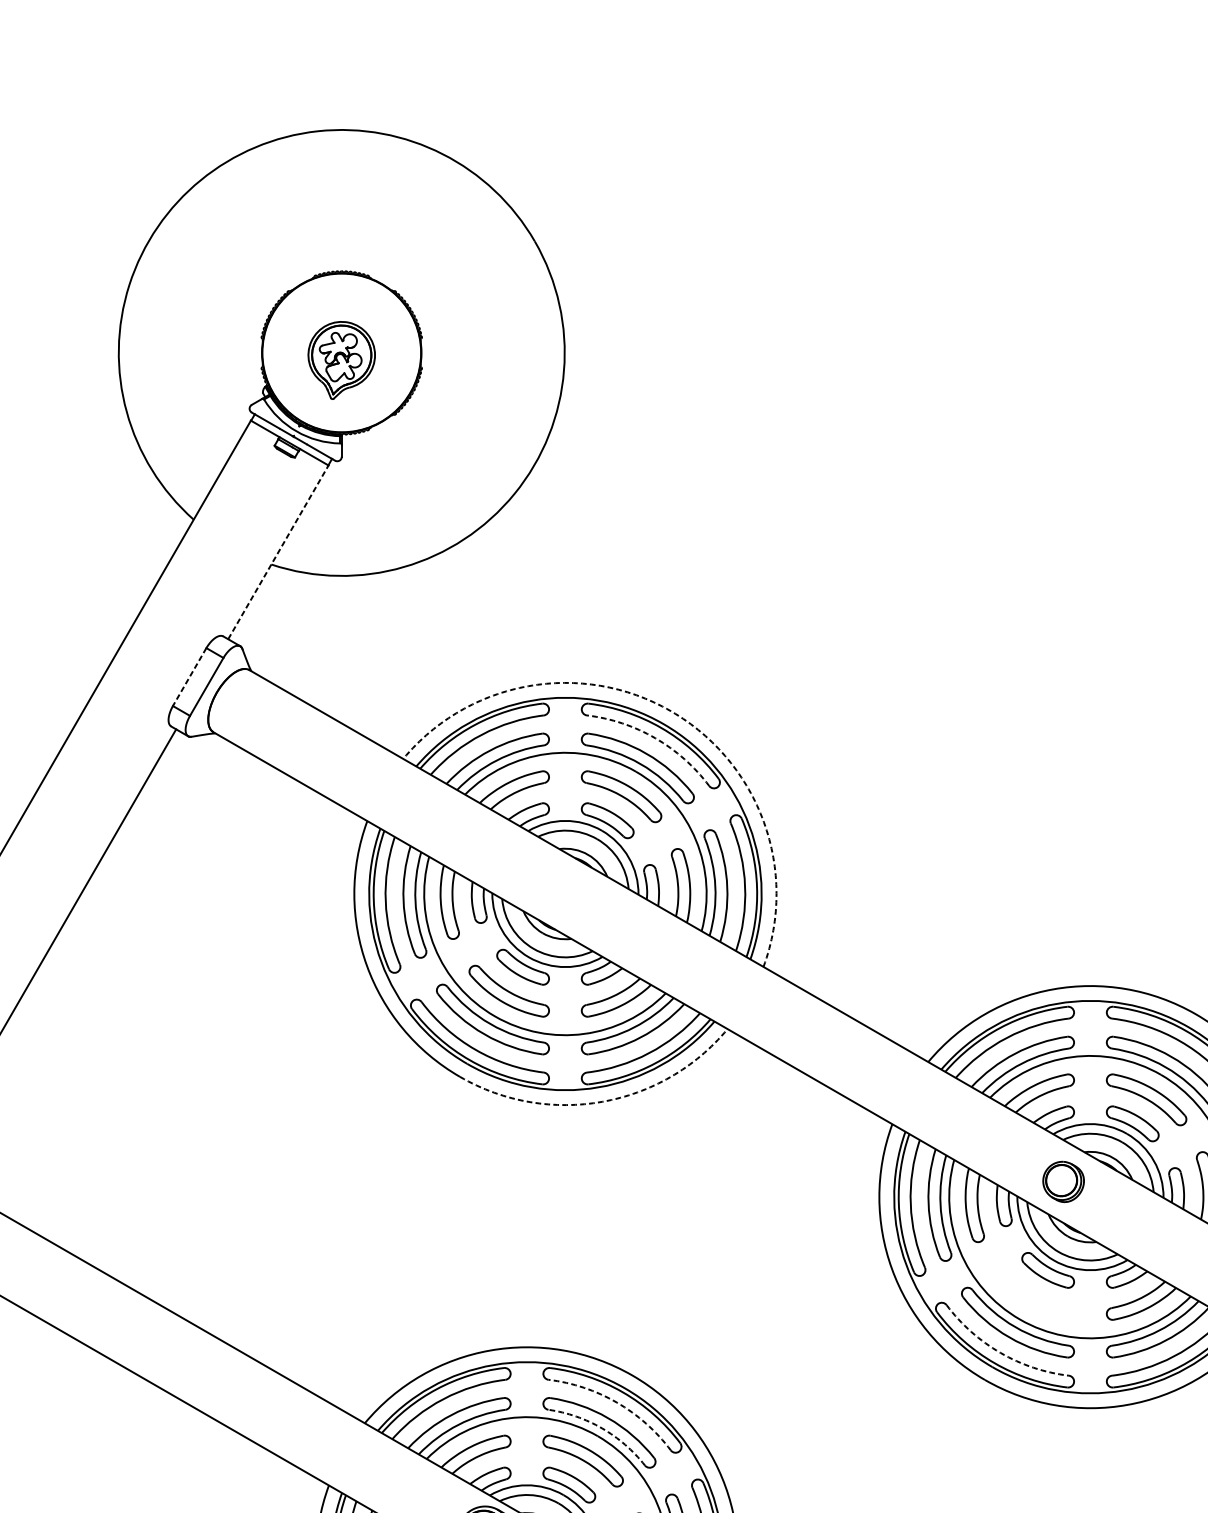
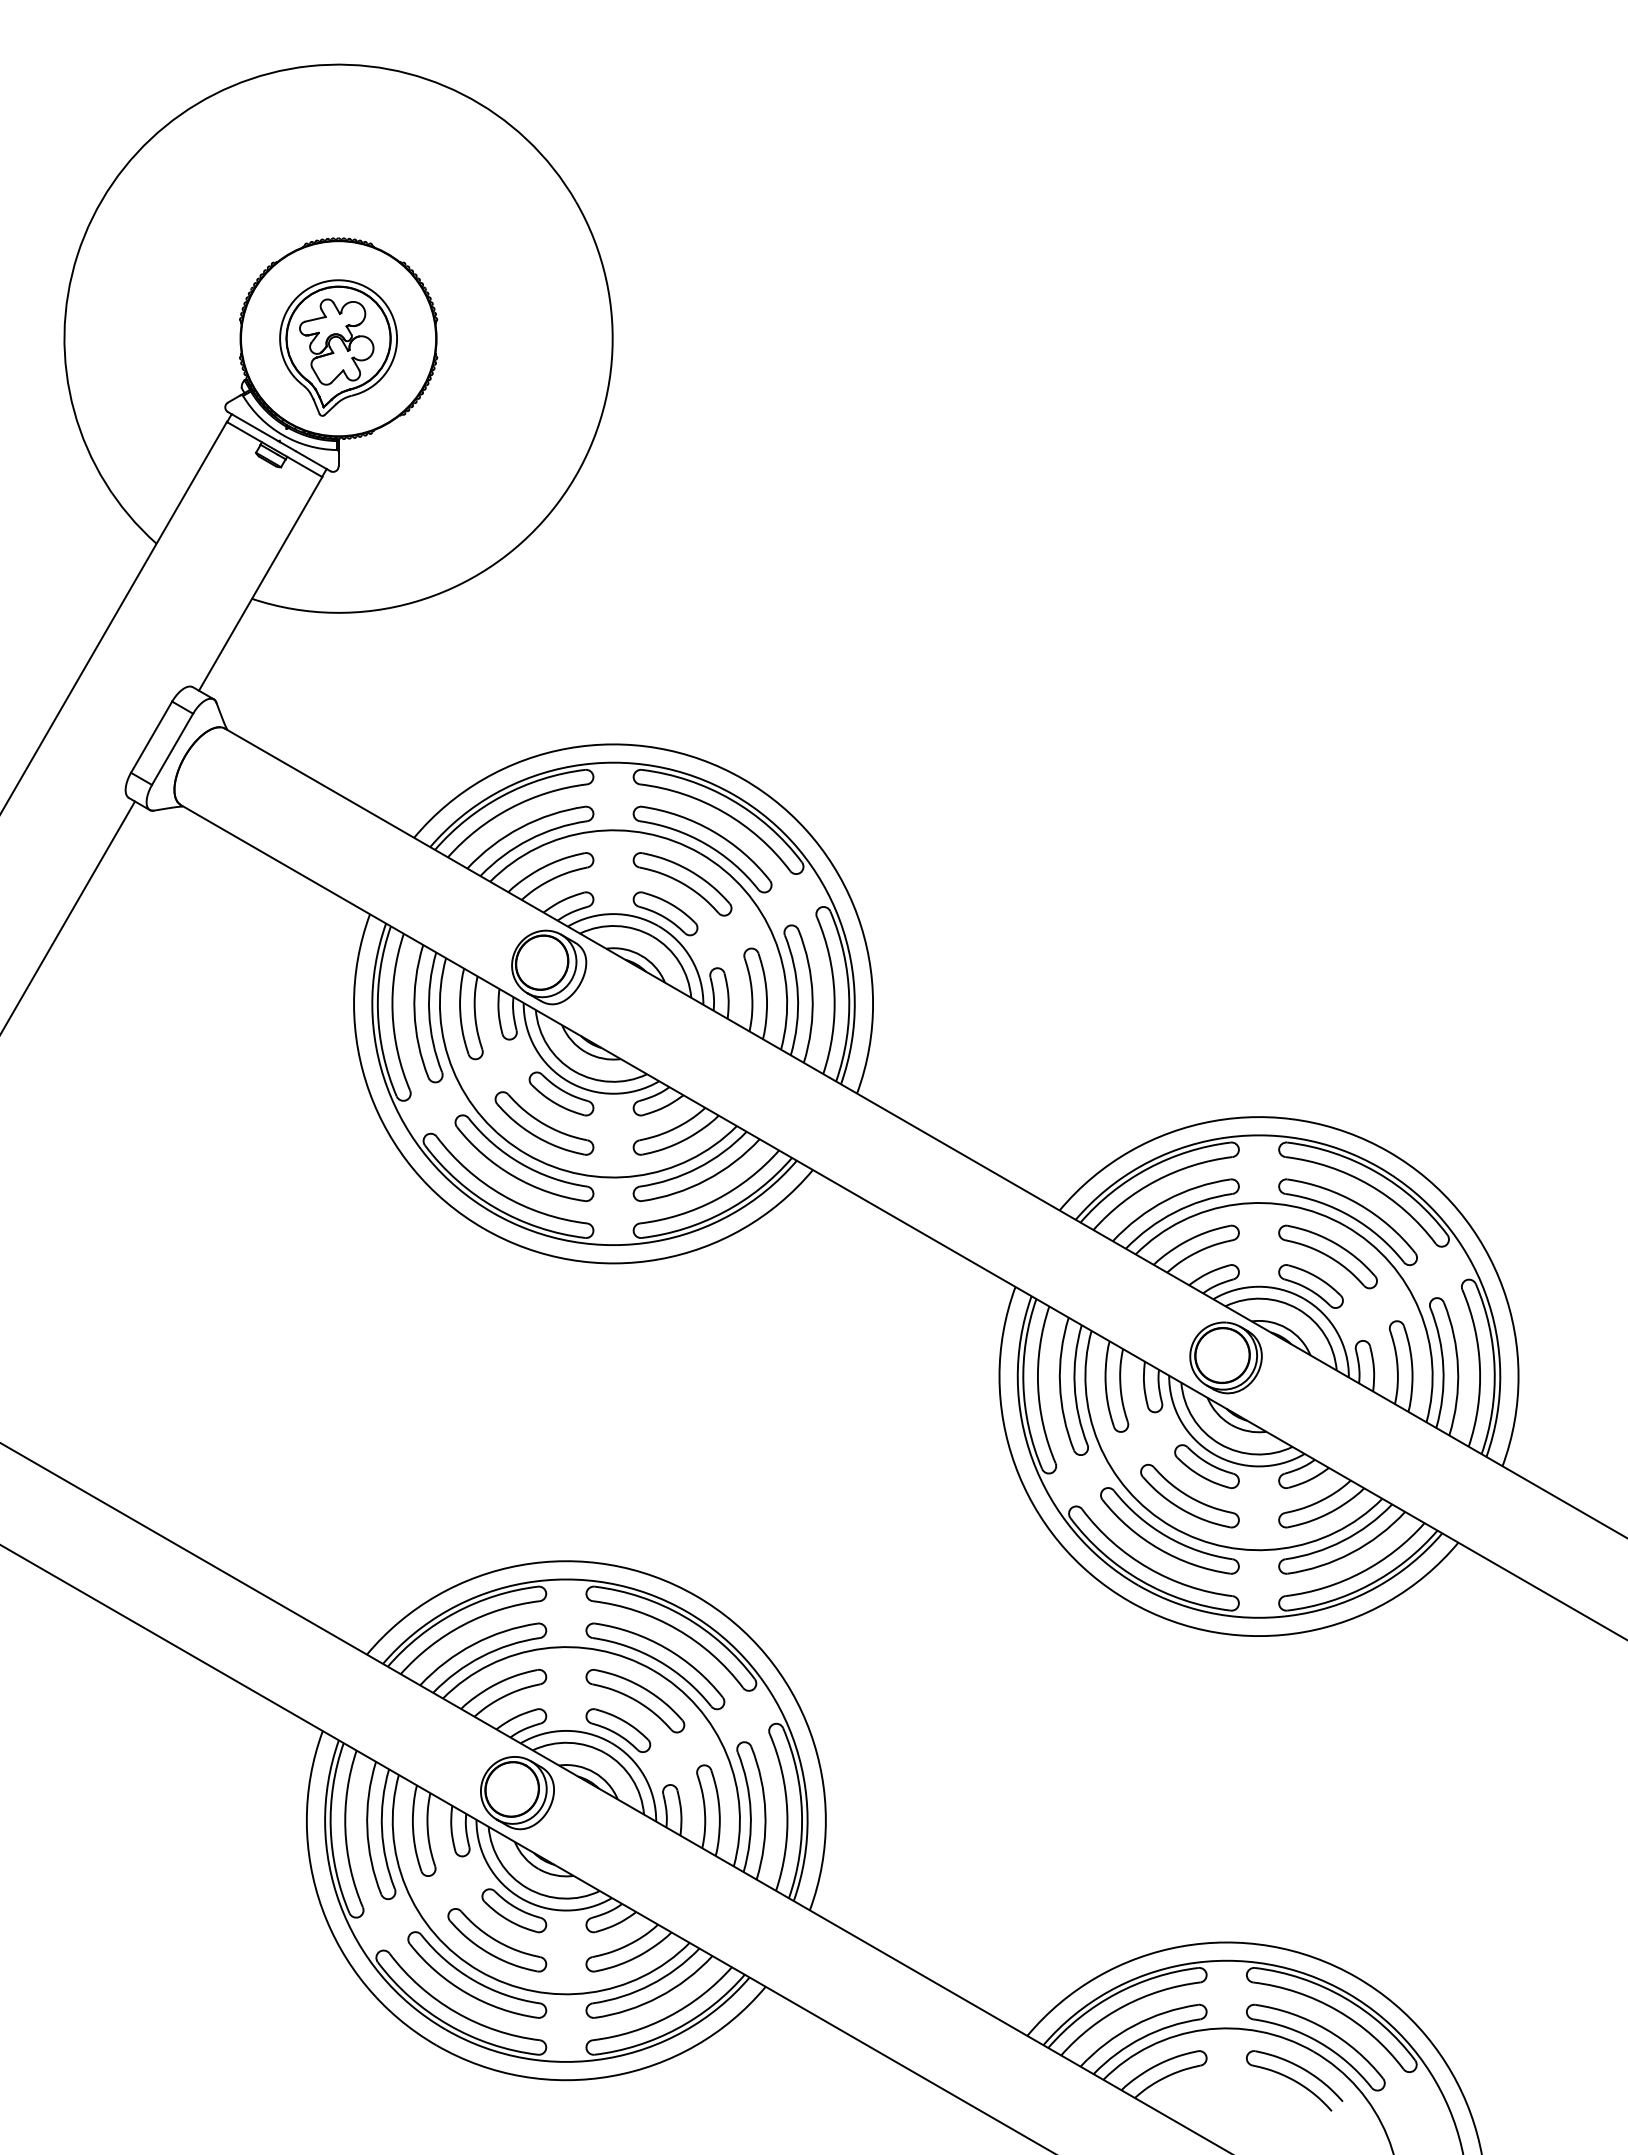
part: (341, 360) -> (338, 347), size x1.43
line: (278, 552) -> (260, 583), dashed -> solid
line: (189, 677) -> (151, 737), dashed -> solid
arc: (671, 711) -> (743, 779), dashed -> solid
arc: (655, 738) -> (724, 812), dashed -> solid
part: (513, 864) -> (549, 967), added
arc: (602, 1101) -> (659, 1259), dashed -> solid
part: (1063, 1181) -> (1225, 1357), size x1.43
part: (1033, 1293) -> (1189, 1495), added
arc: (1000, 1353) -> (1148, 1568), dashed -> solid
arc: (616, 1402) -> (676, 1629), dashed -> solid
arc: (601, 1428) -> (658, 1660), dashed -> solid

